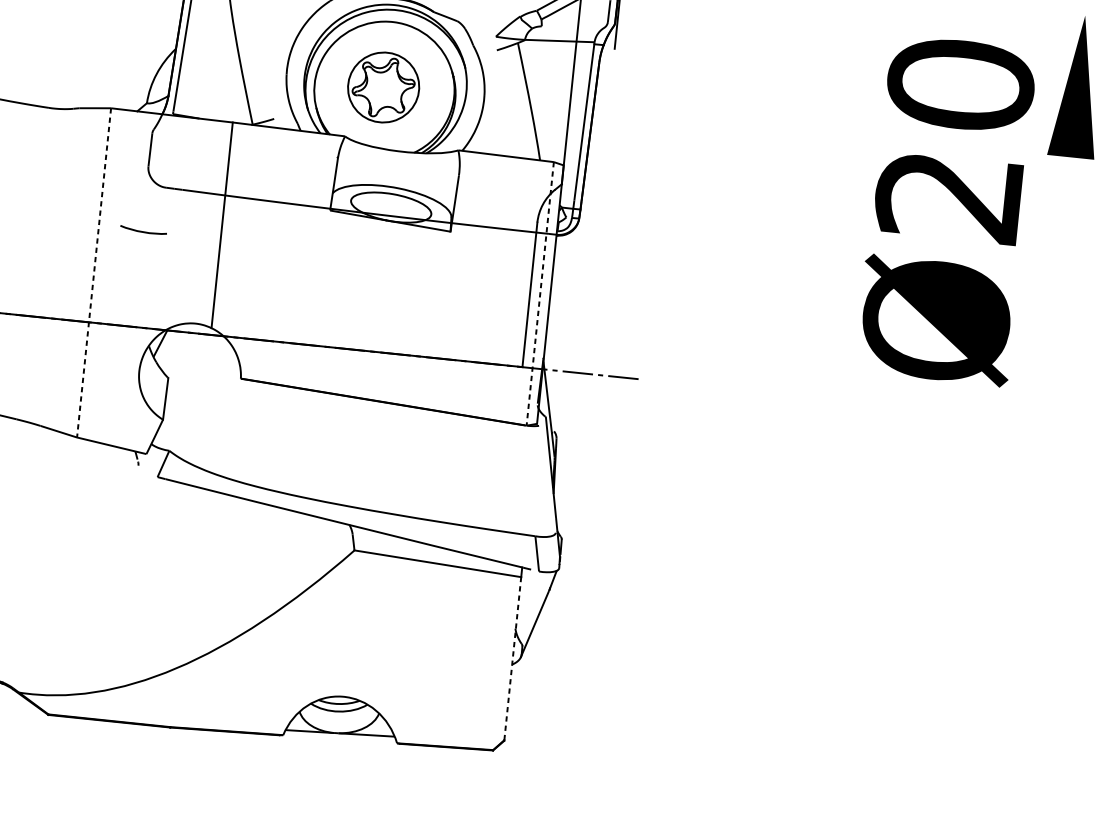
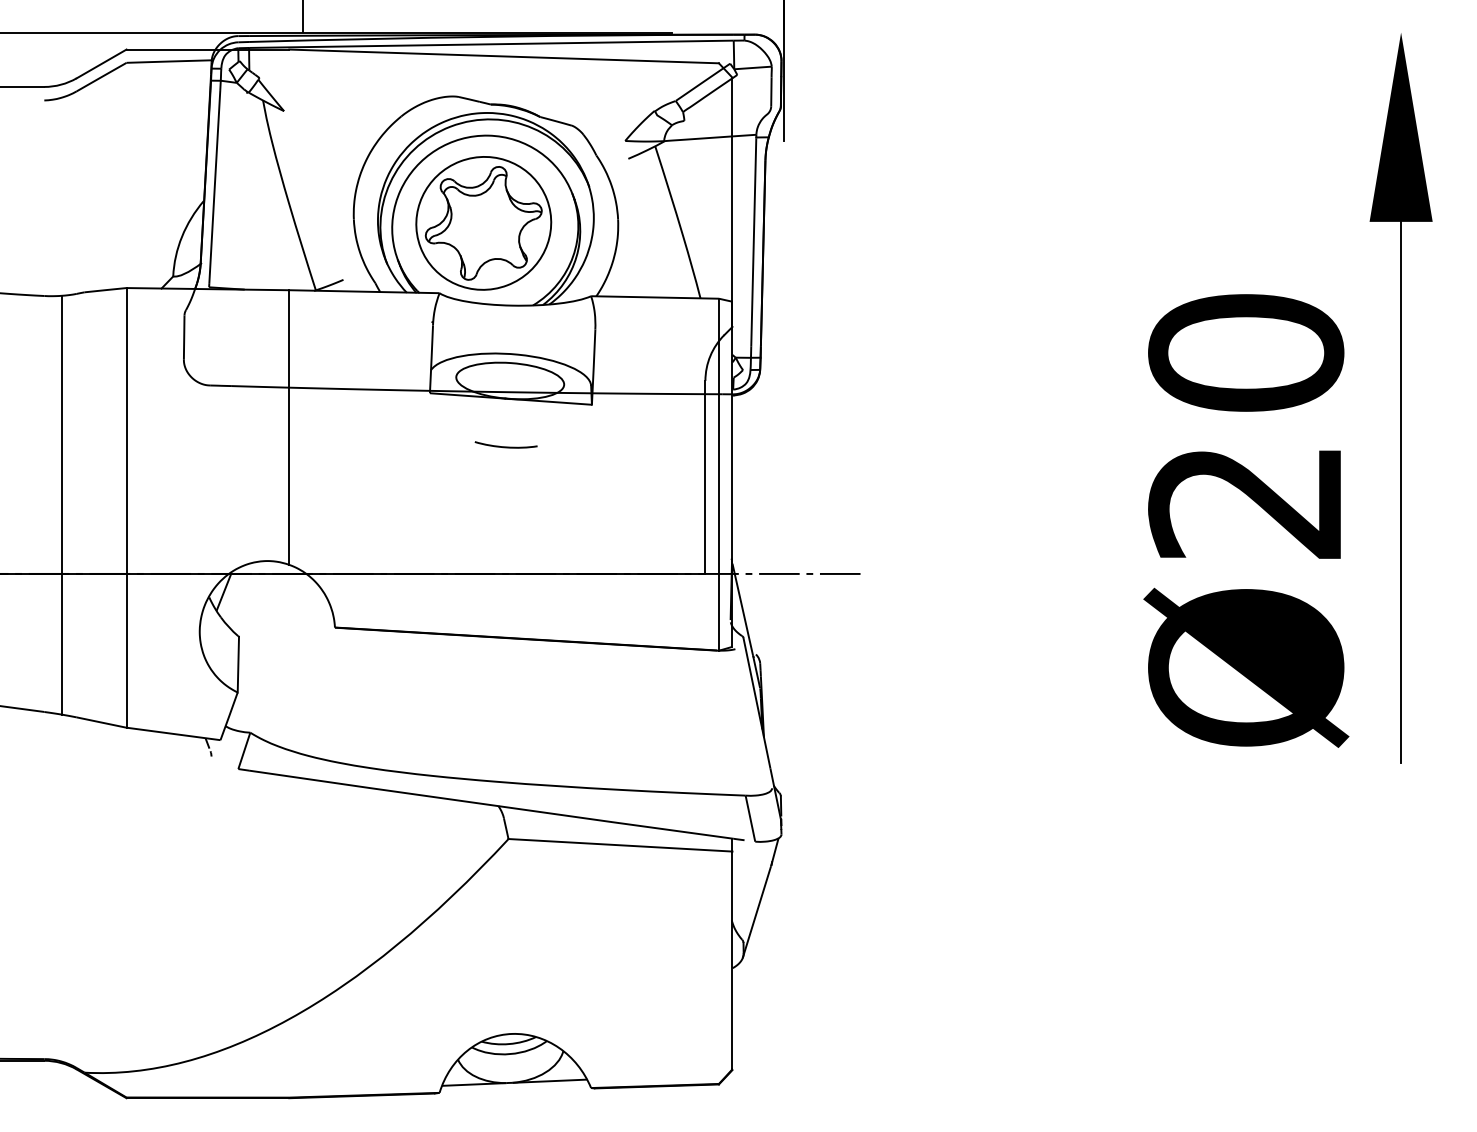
part: (383, 87) -> (483, 223), size x1.43
text: (948, 210) -> (1246, 520), moved
curve: (142, 231) -> (505, 446), moved
line: (45, 265) -> (61, 504), added
line: (94, 272) -> (126, 507), dashed -> solid
line: (539, 294) -> (718, 475), dashed -> solid
line: (1049, 360) -> (1401, 492), added
line: (512, 658) -> (732, 960), dashed -> solid

